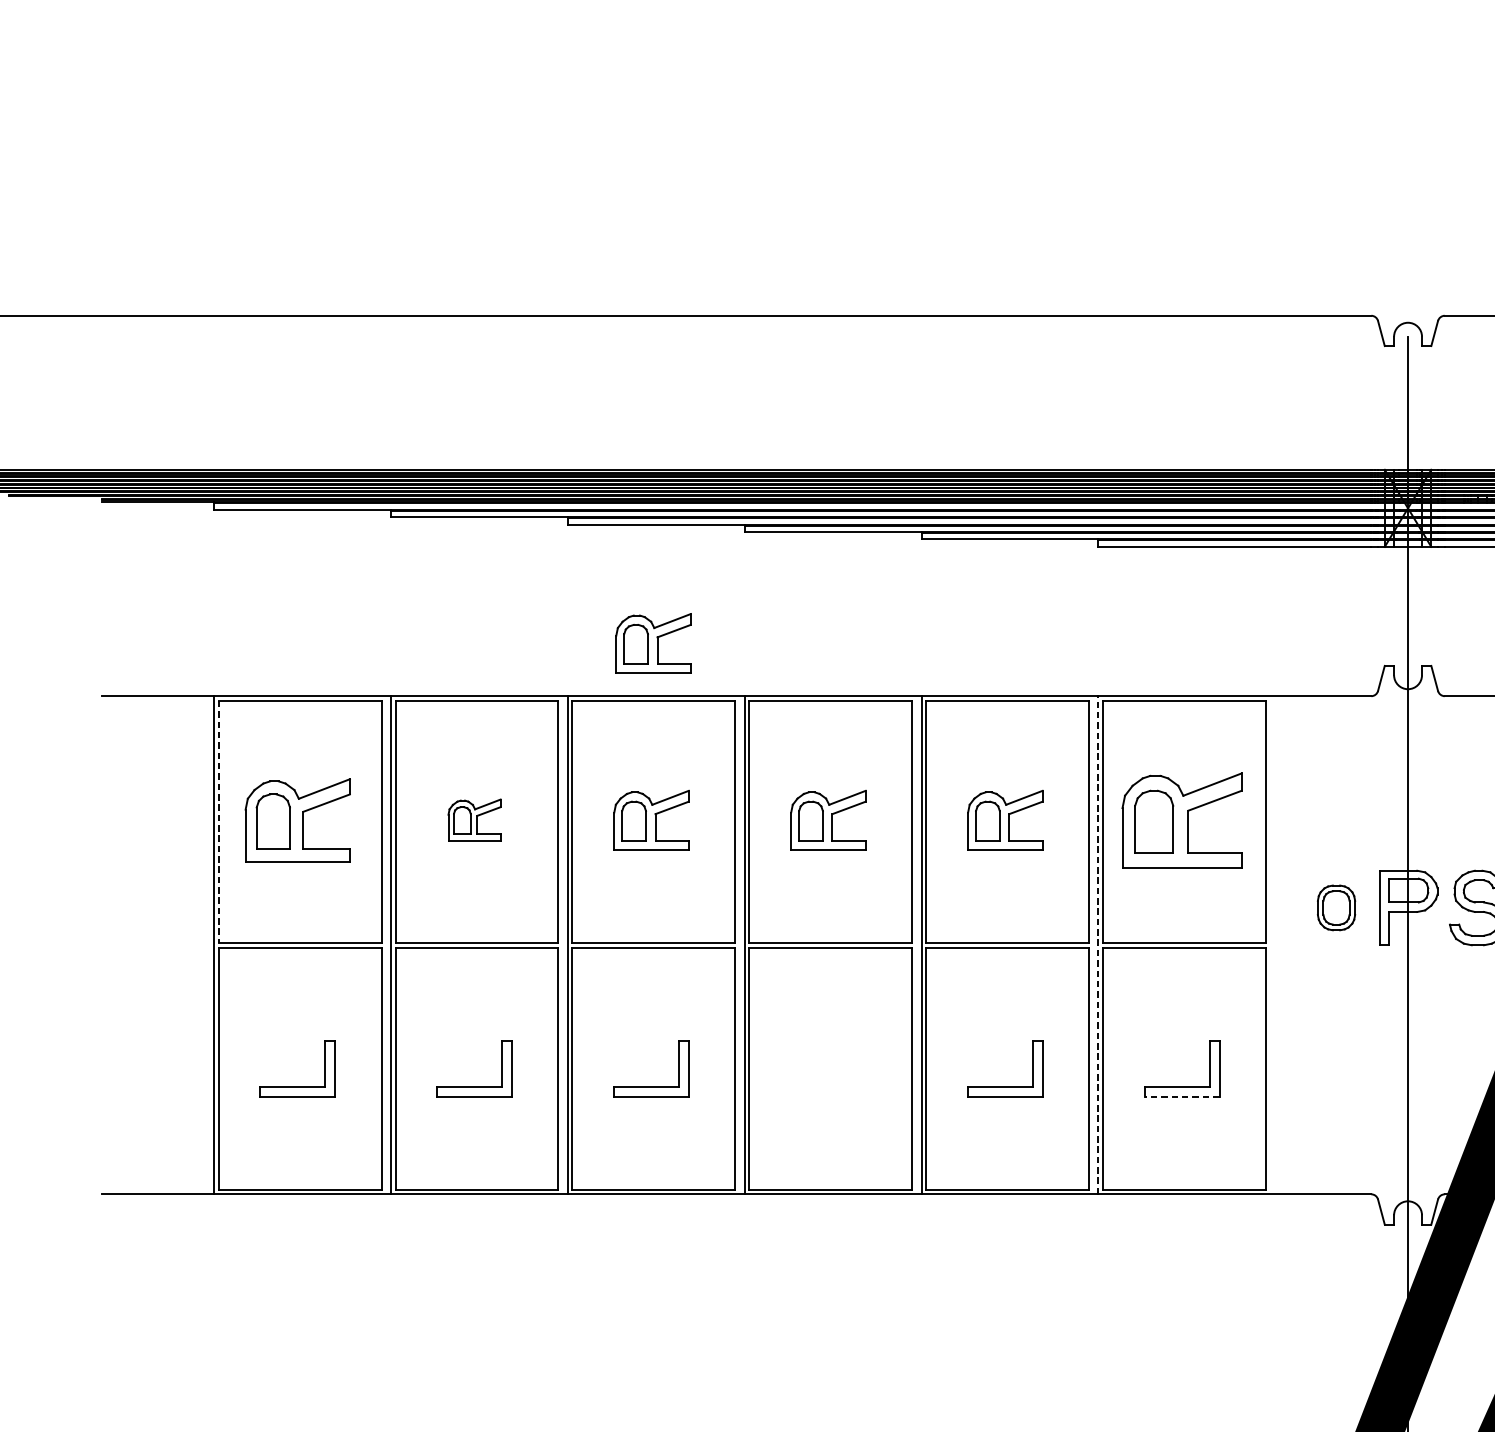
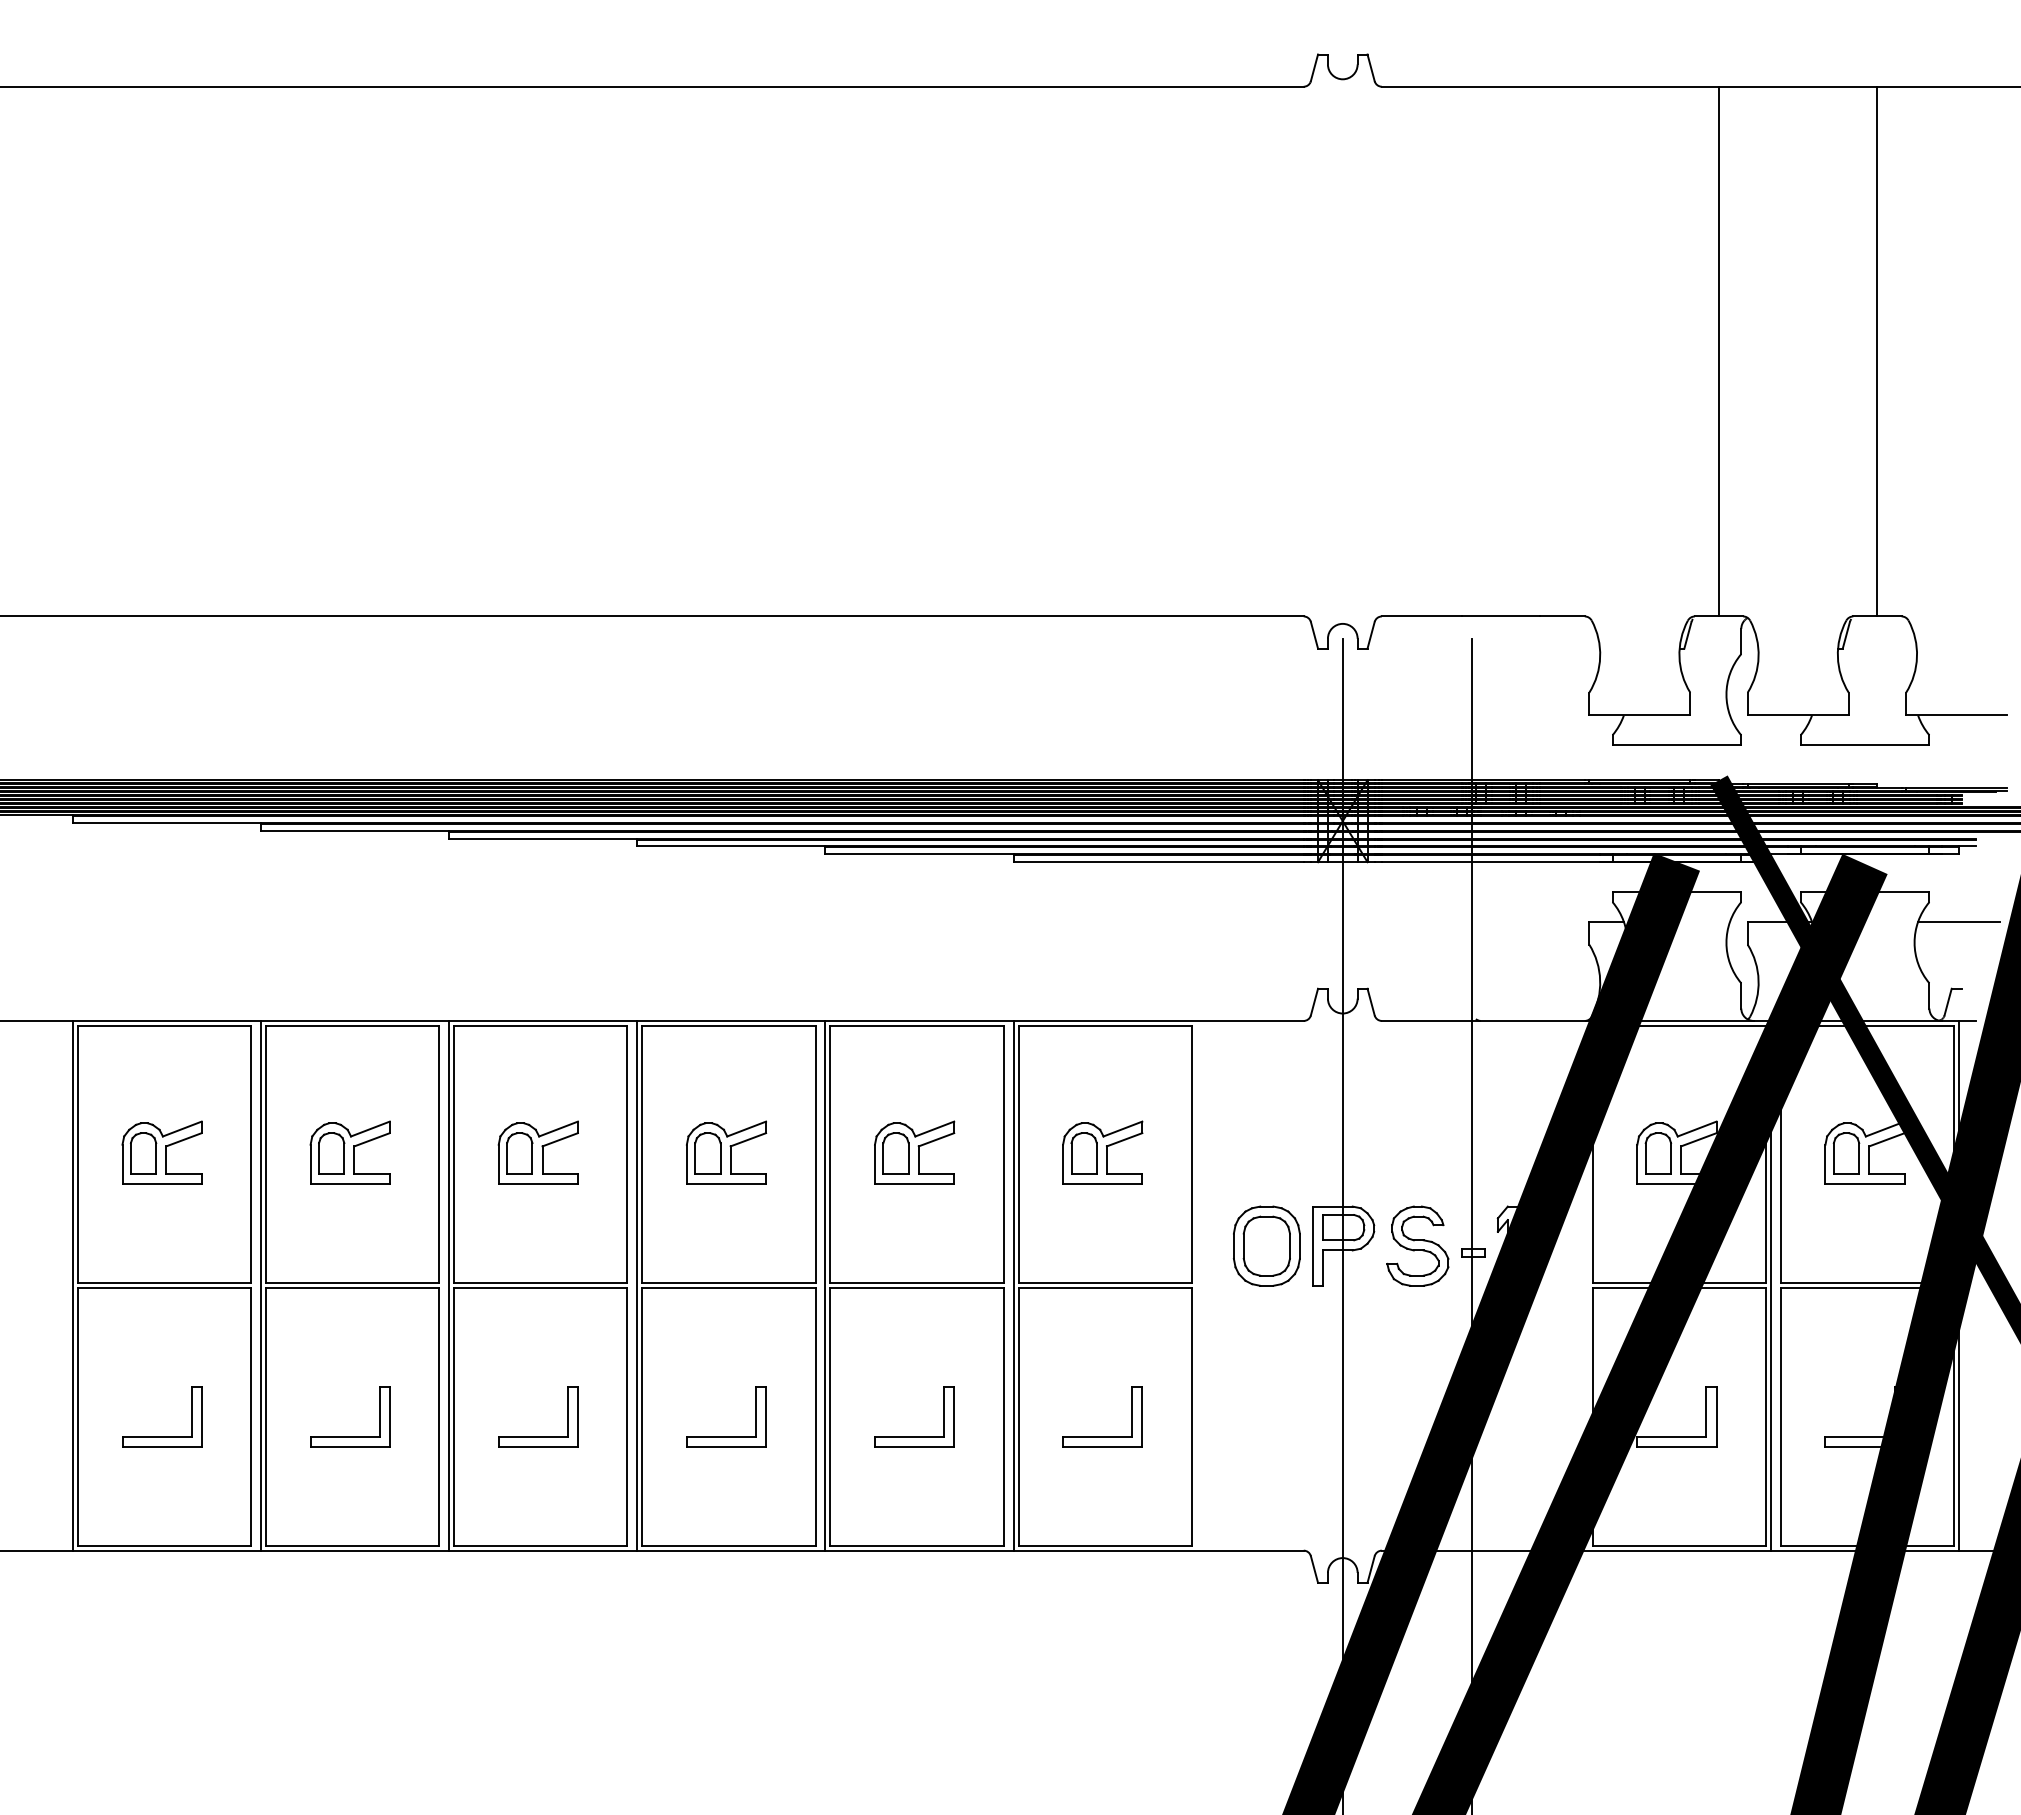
part: (653, 643) -> (540, 964), removed
part: (297, 819) -> (161, 1152), size x0.71
part: (473, 819) -> (349, 1152), size x1.43
part: (1182, 819) -> (1102, 1152), size x0.62
line: (218, 821) -> (77, 1154), dashed -> solid
part: (1336, 907) -> (1266, 1245), size x1.67
line: (1098, 944) -> (1013, 1285), dashed -> solid
part: (828, 1086) -> (726, 1436), added
line: (1182, 1096) -> (1102, 1446), dashed -> solid

